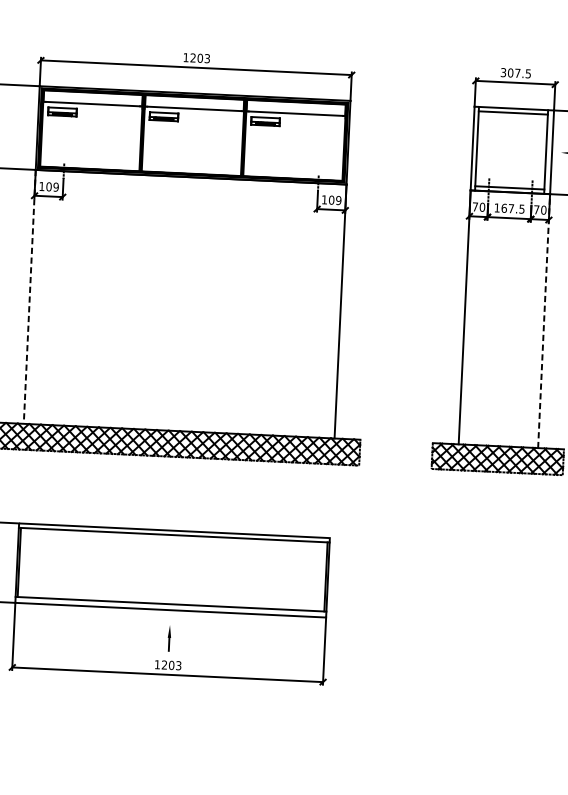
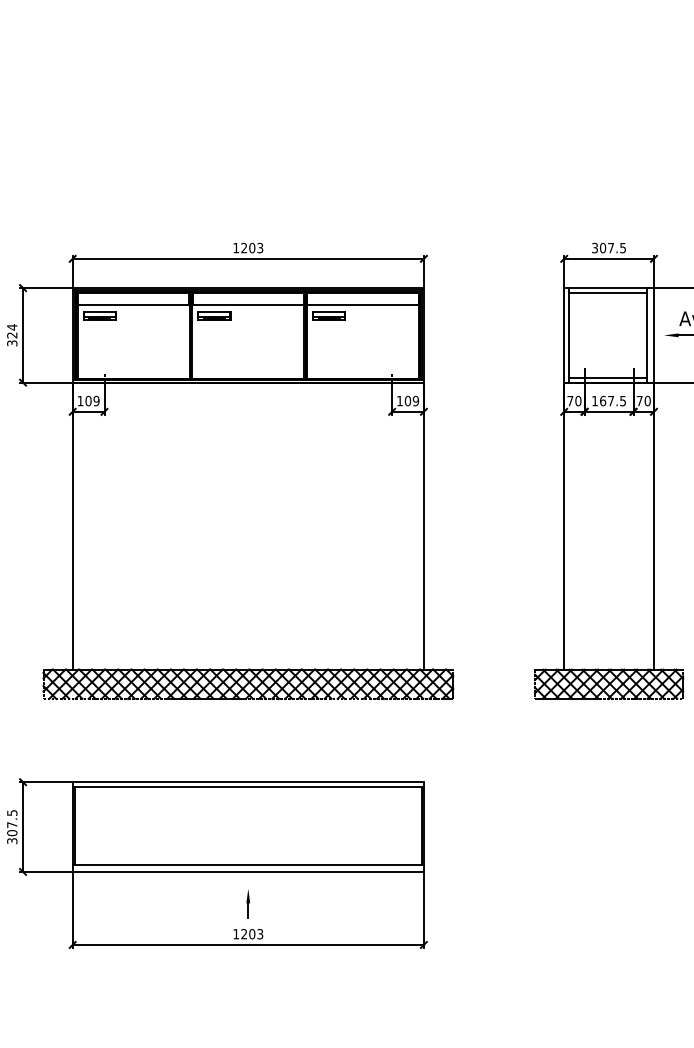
line: (29, 297) -> (72, 526), dashed -> solid
line: (543, 320) -> (653, 525), dashed -> solid

